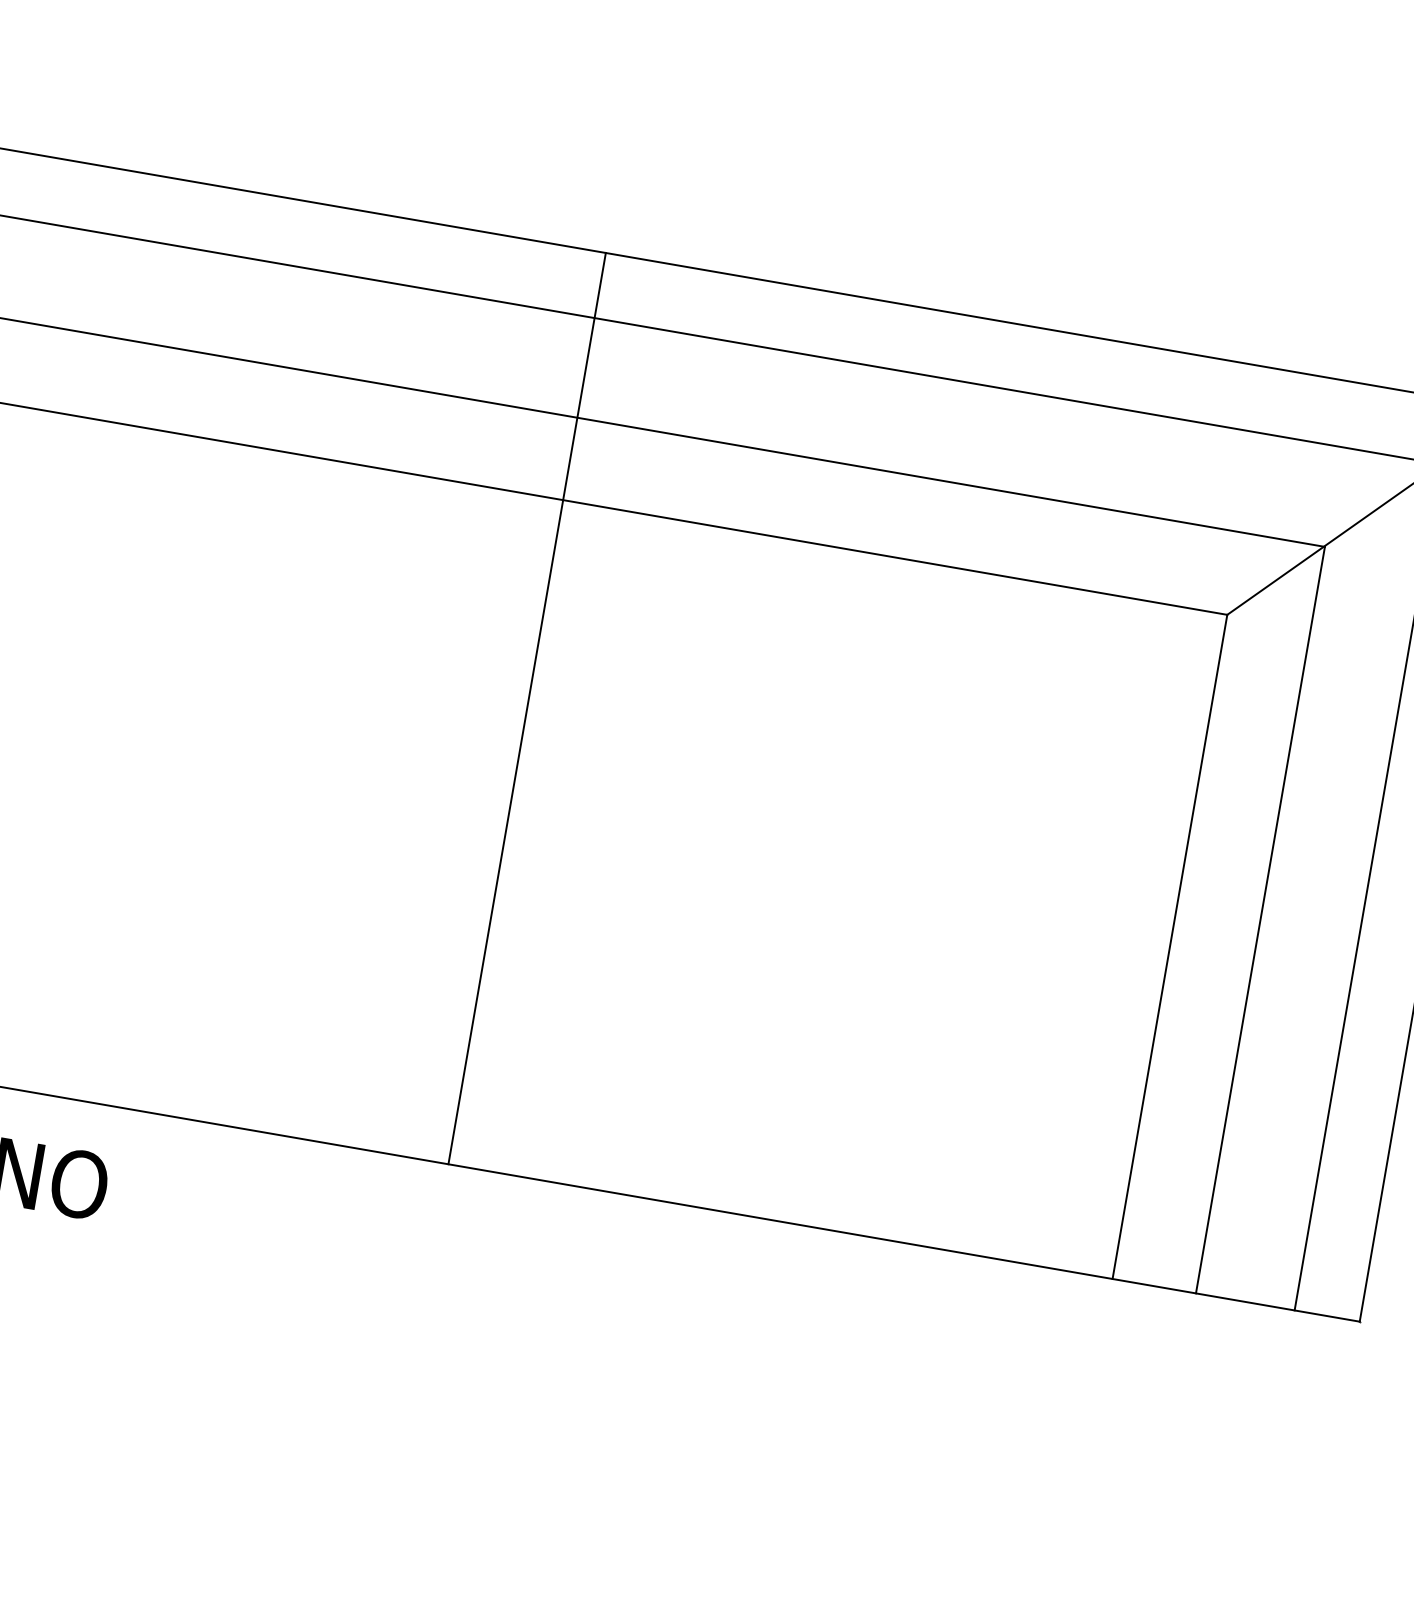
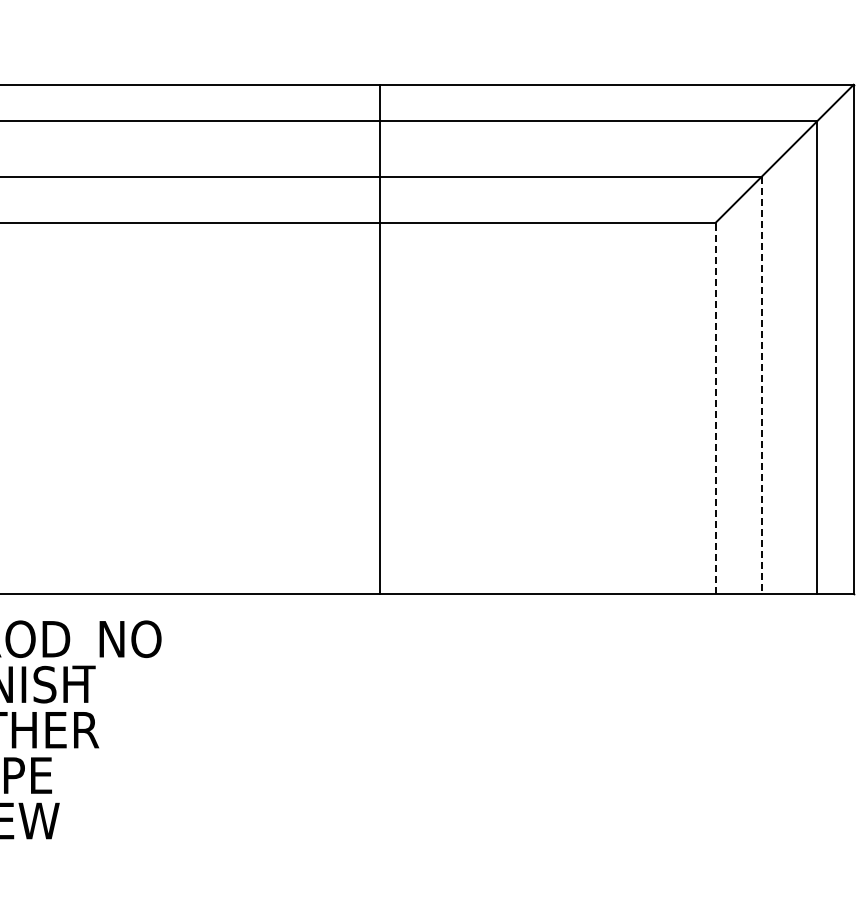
line: (527, 707) -> (379, 338), moved
line: (1260, 920) -> (762, 385), solid -> dashed
line: (1169, 945) -> (715, 407), solid -> dashed

